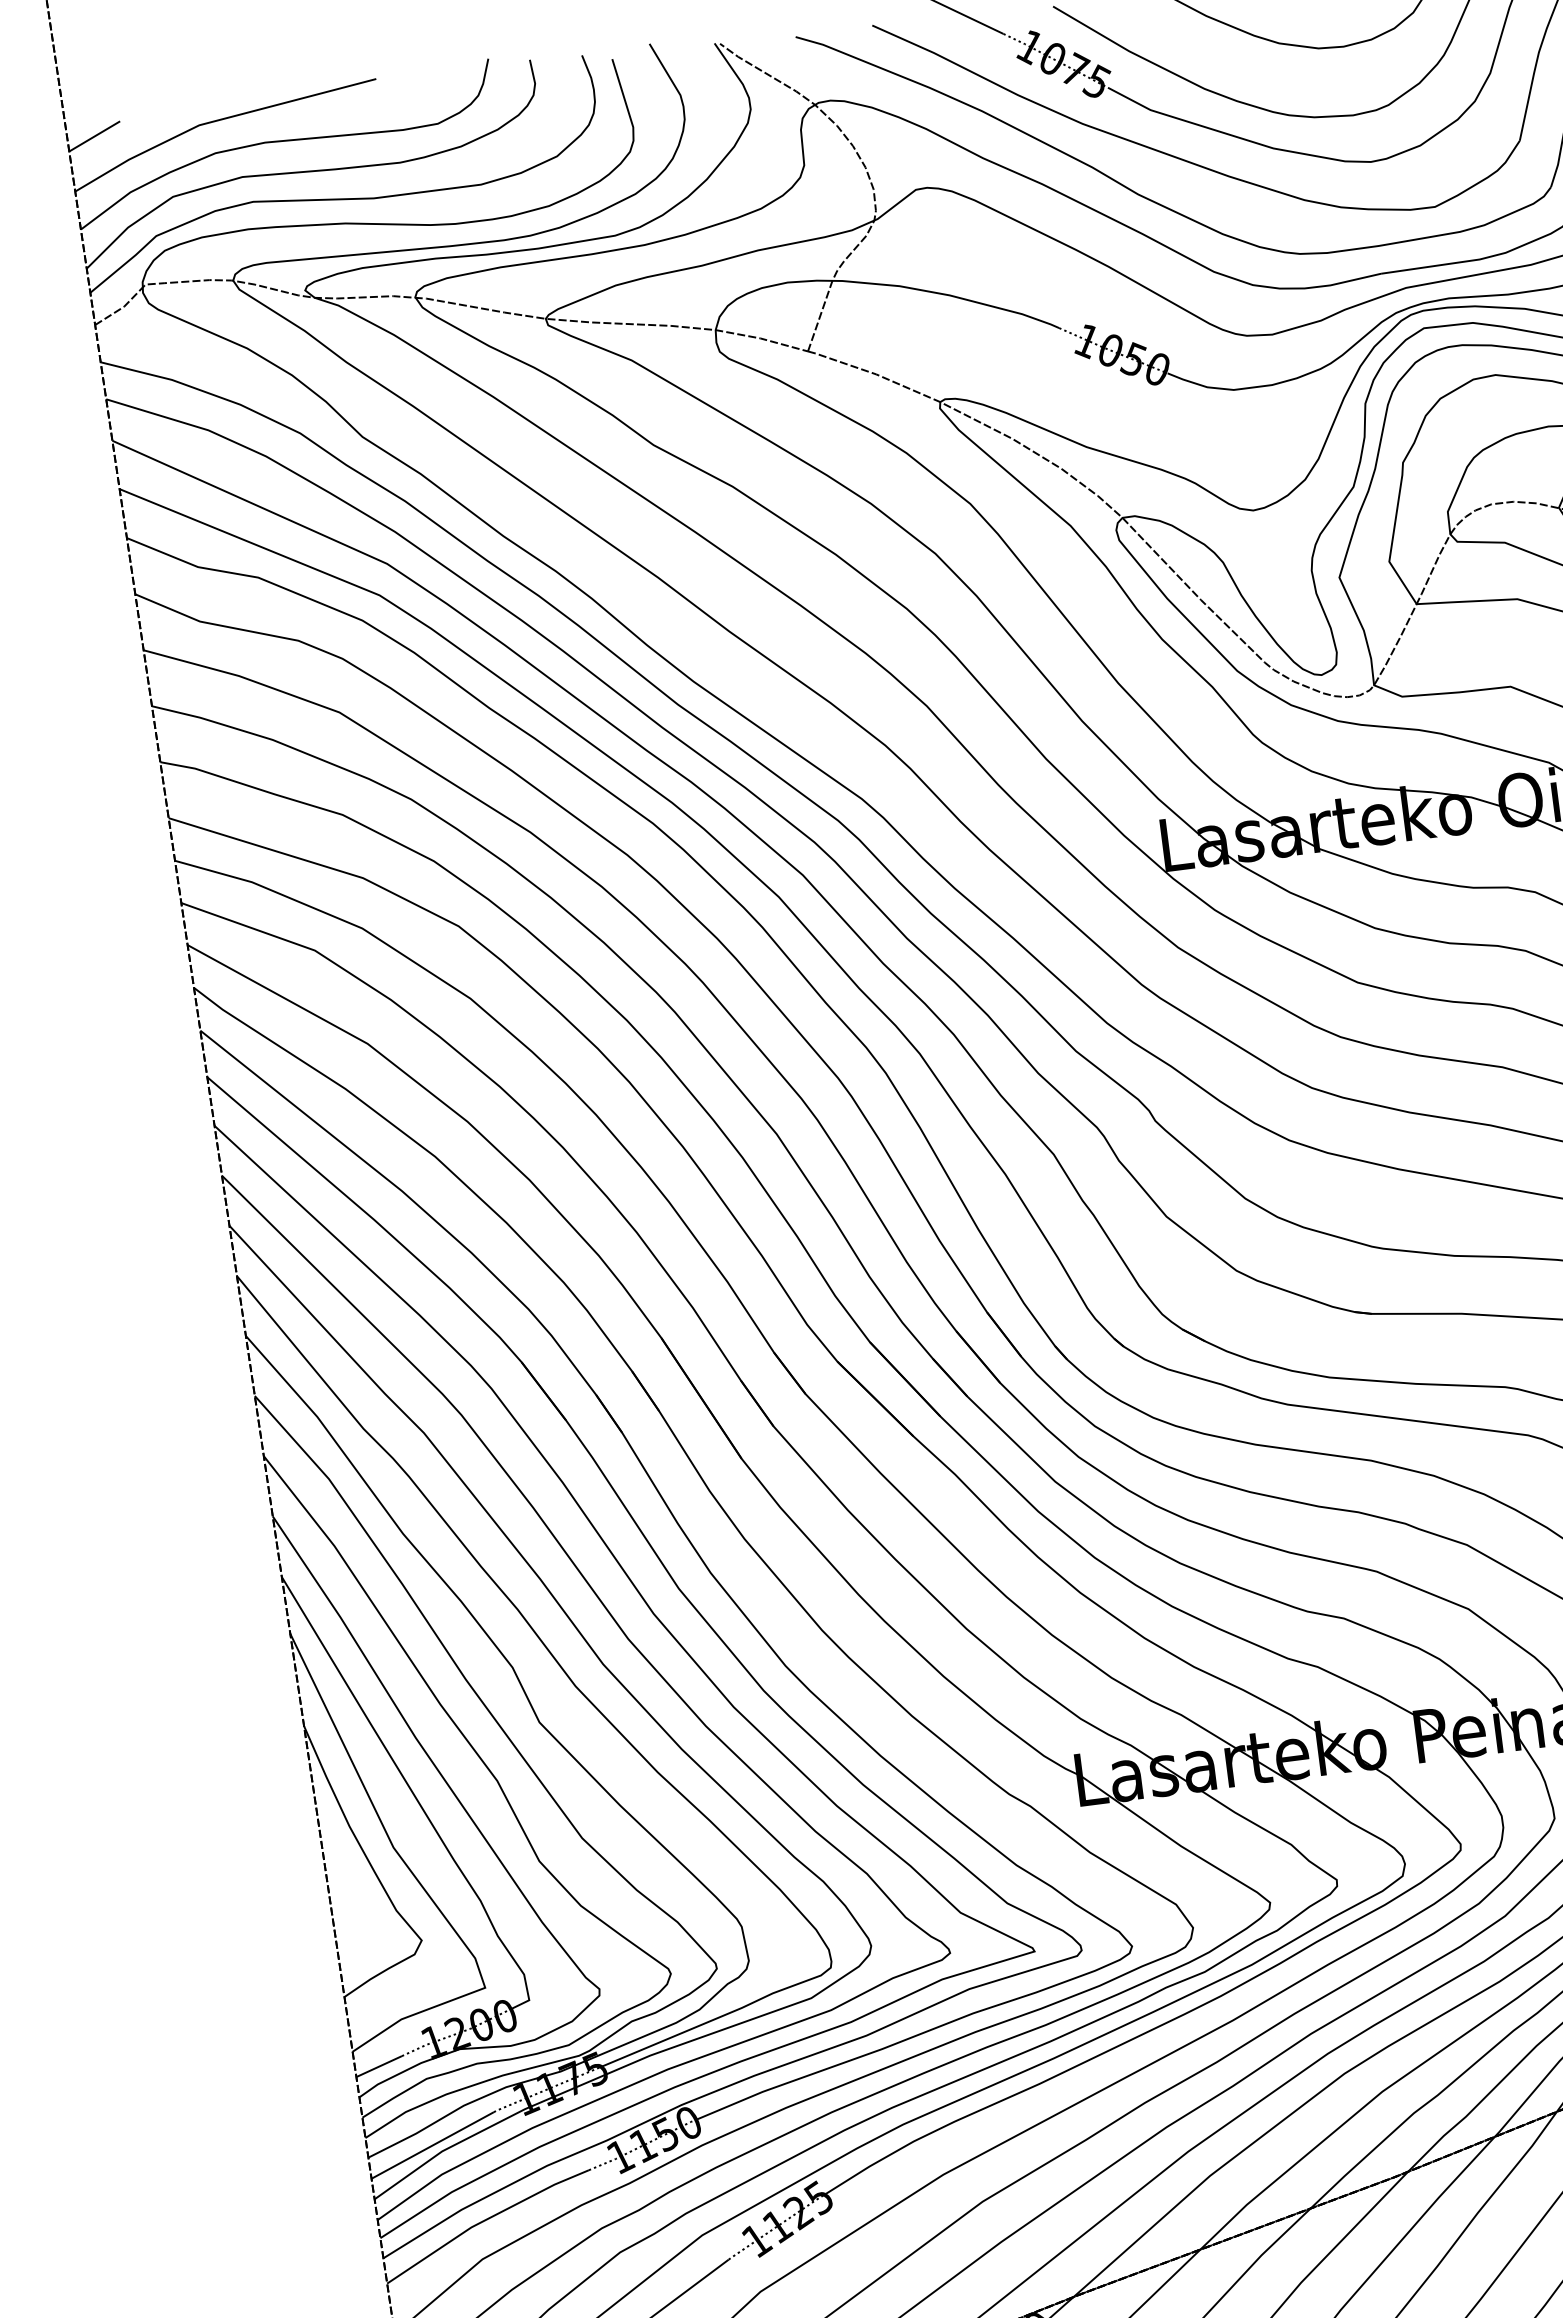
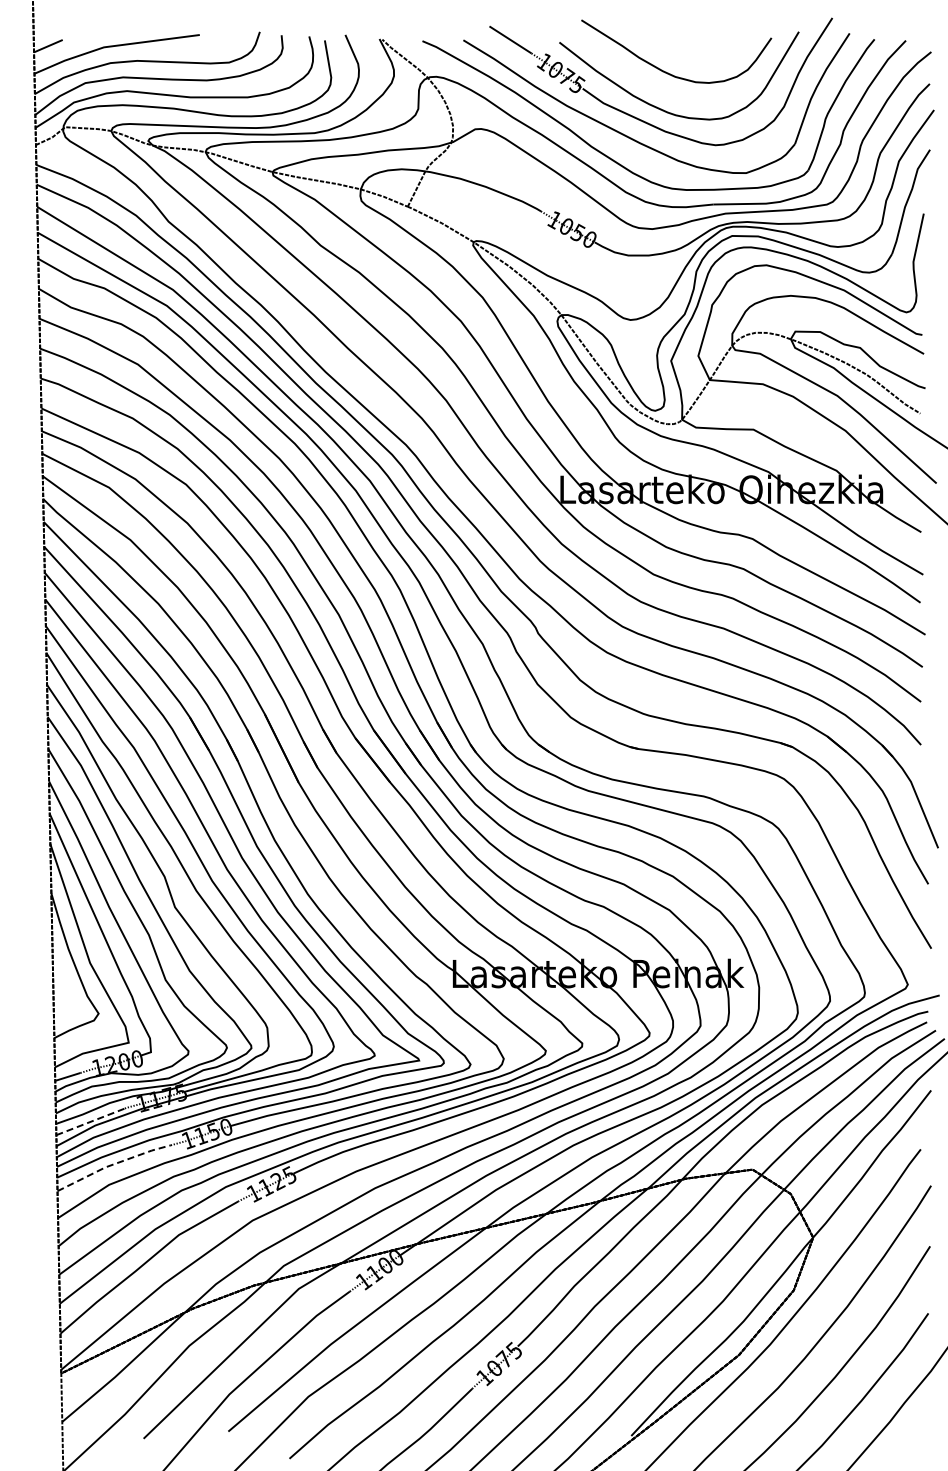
line: (432, 2144) -> (90, 1121), solid -> dashed
line: (483, 2220) -> (112, 1164), solid -> dashed

